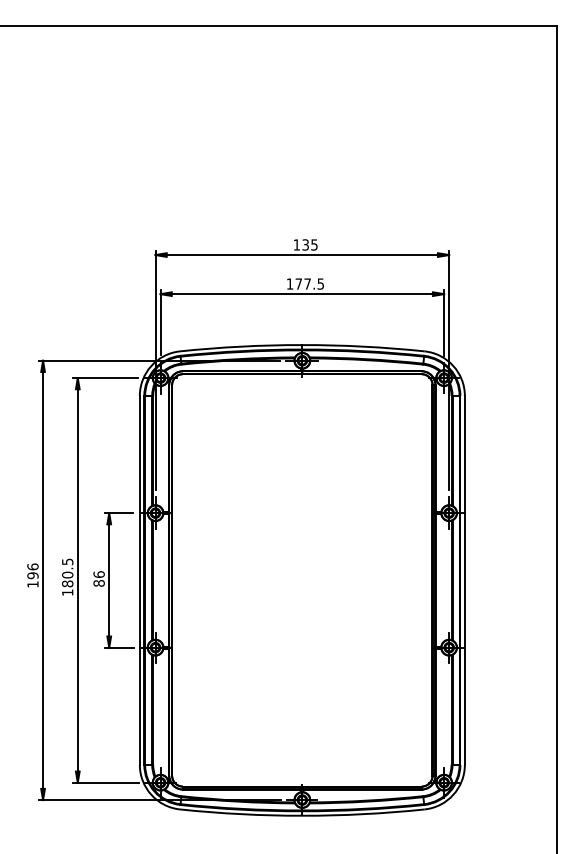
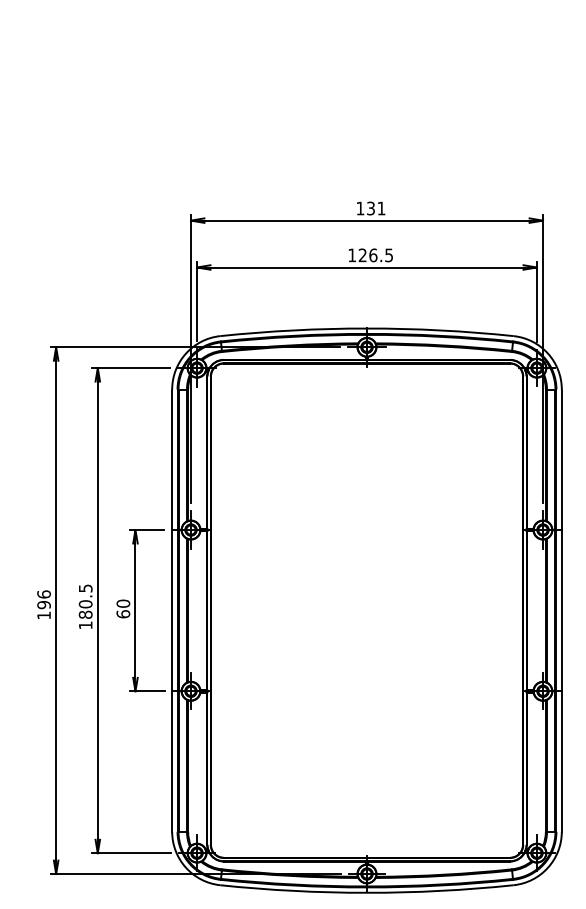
text: (314, 244) -> (381, 207), 135 -> 131
text: (303, 283) -> (368, 254), 177.5 -> 126.5
text: (98, 578) -> (122, 608), 86 -> 60

